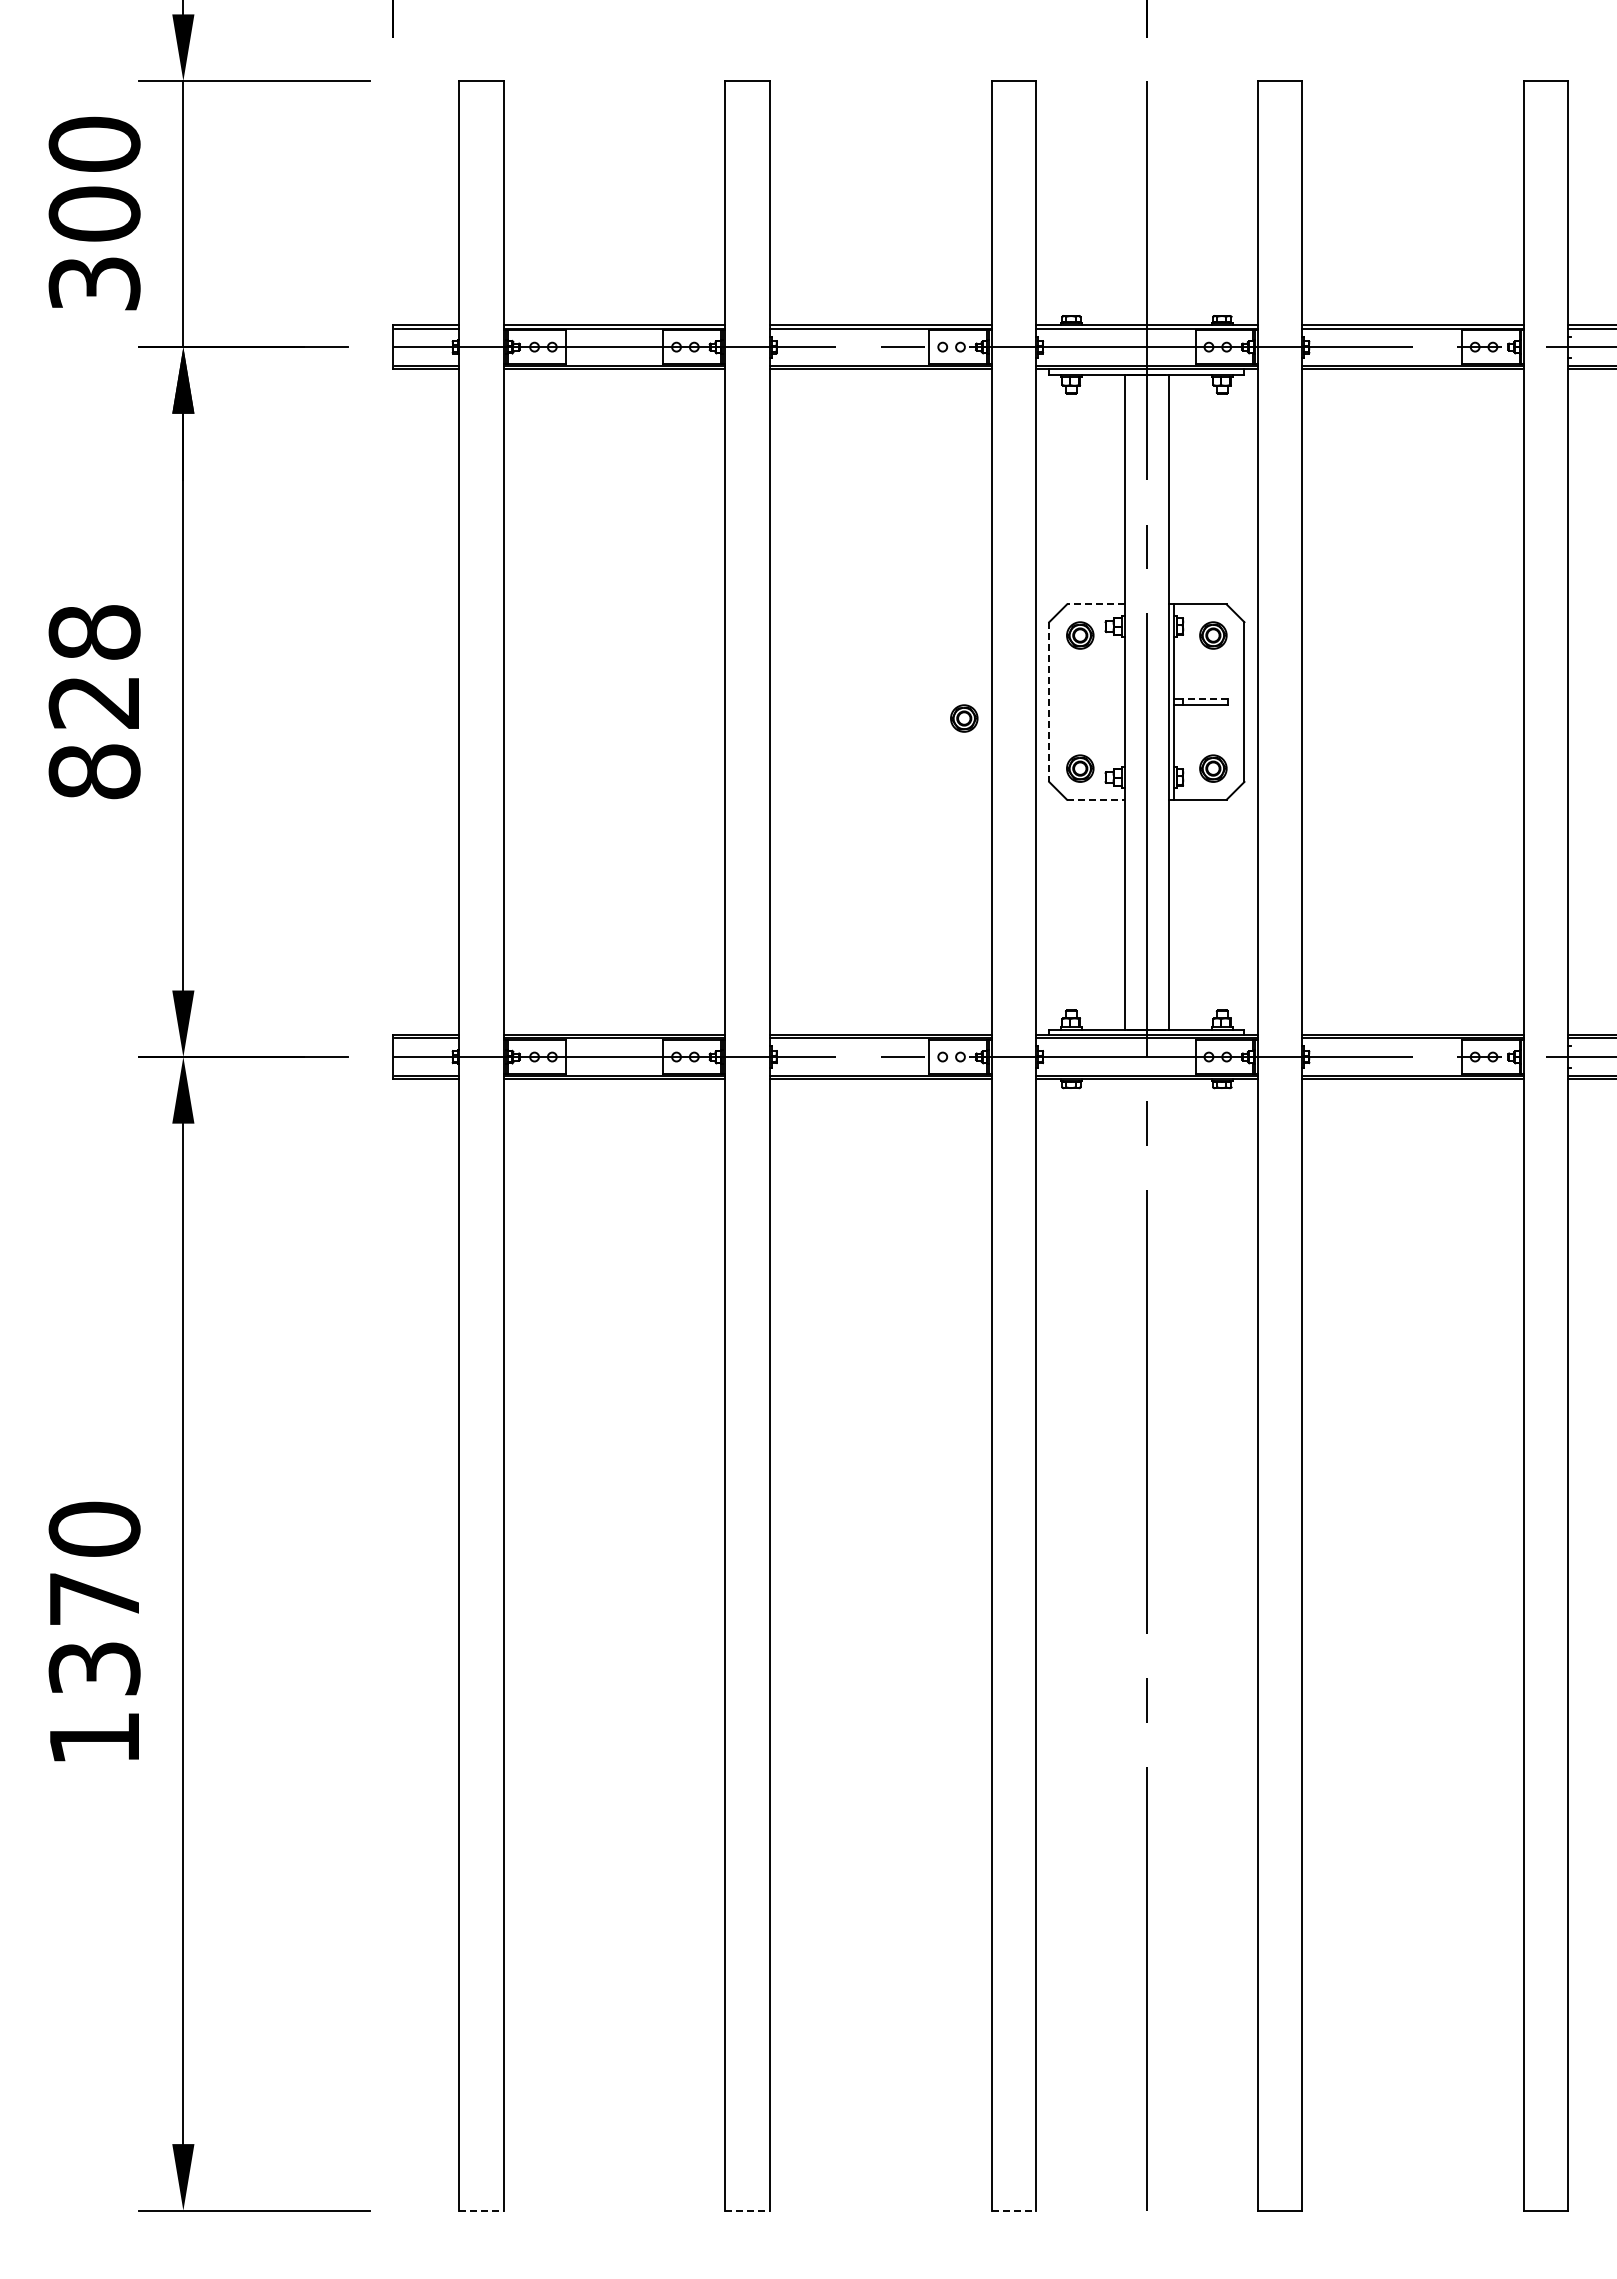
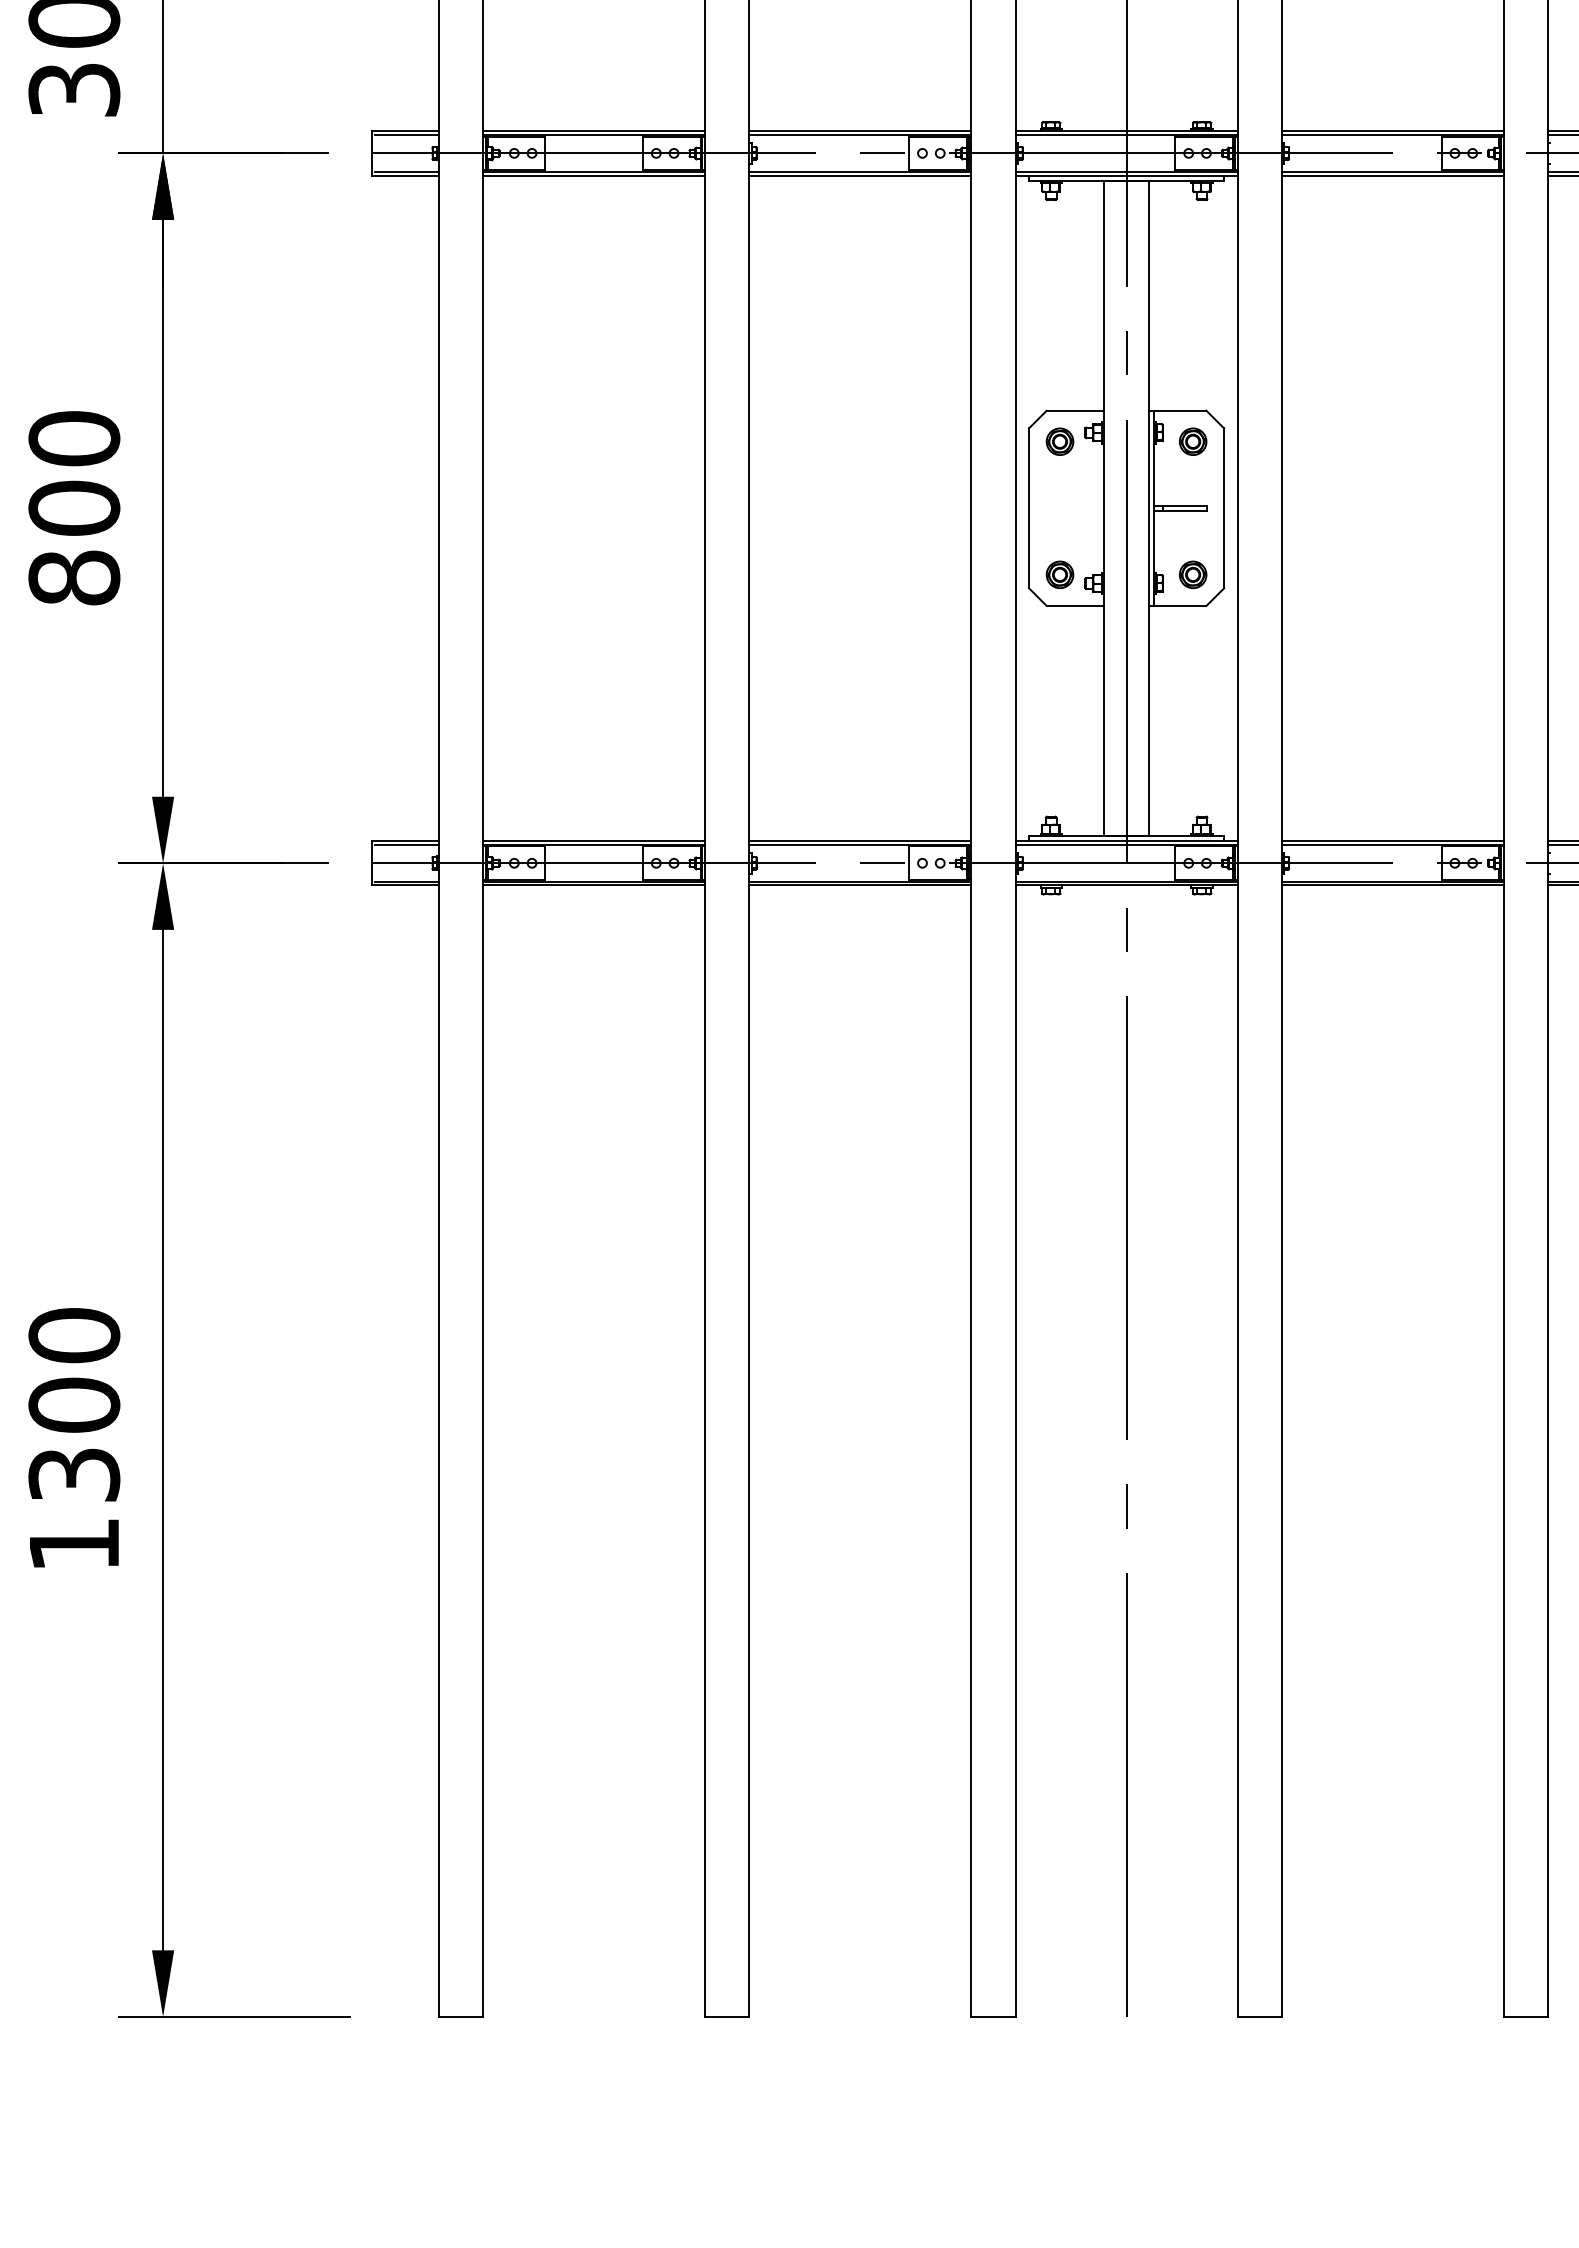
line: (1095, 604) -> (1075, 410), dashed -> solid
text: (94, 667) -> (74, 473), 828 -> 800
line: (1204, 699) -> (1184, 505), dashed -> solid
line: (1049, 702) -> (1029, 508), dashed -> solid
part: (964, 718) -> (944, 524), removed
line: (1095, 799) -> (1075, 605), dashed -> solid
text: (94, 1598) -> (74, 1404), 1370 -> 1300
line: (481, 2210) -> (461, 2016), dashed -> solid
line: (748, 2210) -> (728, 2016), dashed -> solid
line: (1014, 2210) -> (994, 2016), dashed -> solid

